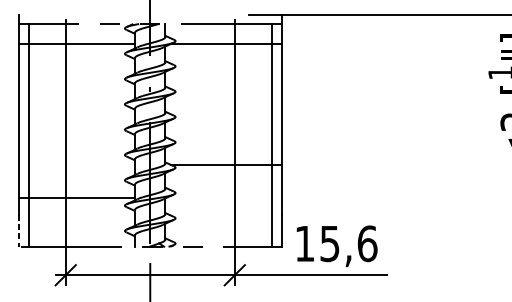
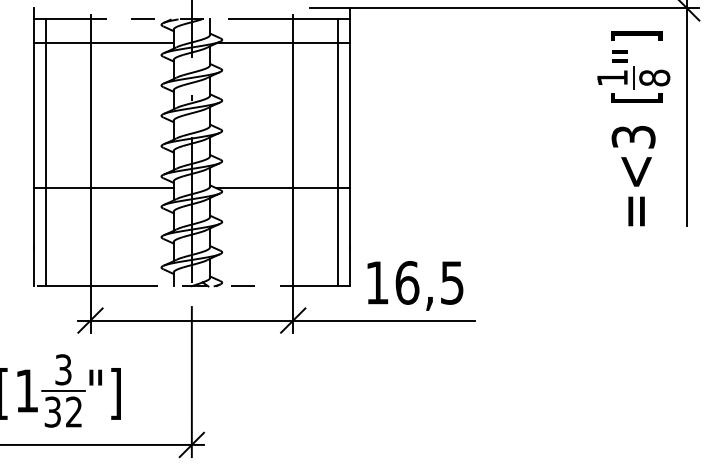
line: (76, 197) -> (103, 188), moved
line: (19, 230) -> (34, 267), dashed -> solid
text: (348, 243) -> (429, 282), 15,6 -> 16,5

